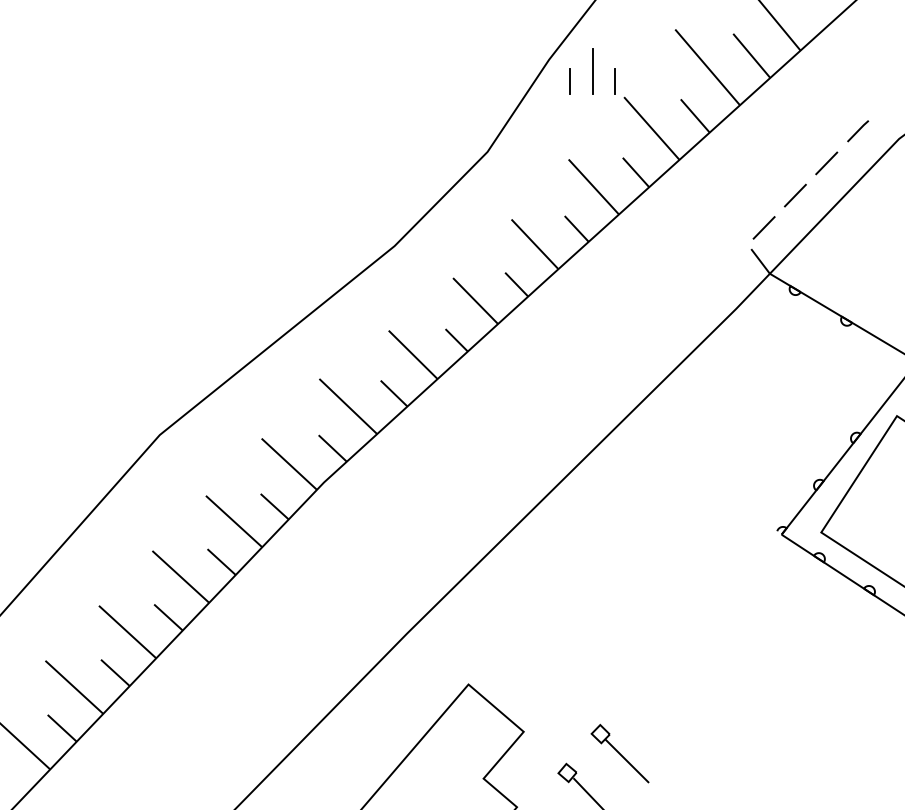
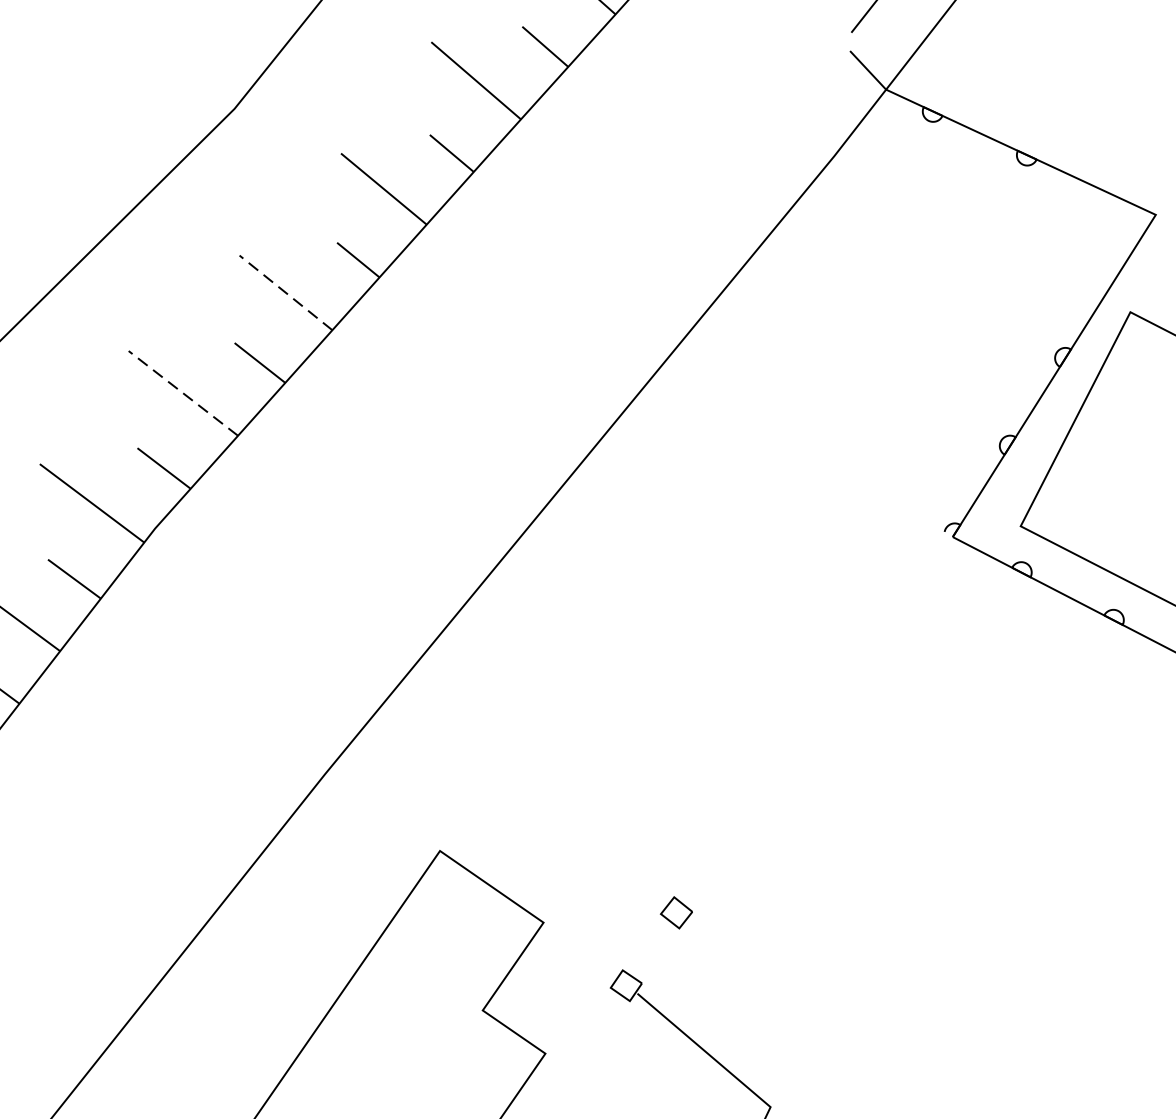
line: (412, 354) -> (284, 292), solid -> dashed
line: (348, 406) -> (183, 393), solid -> dashed
line: (626, 760) -> (725, 953), removed

